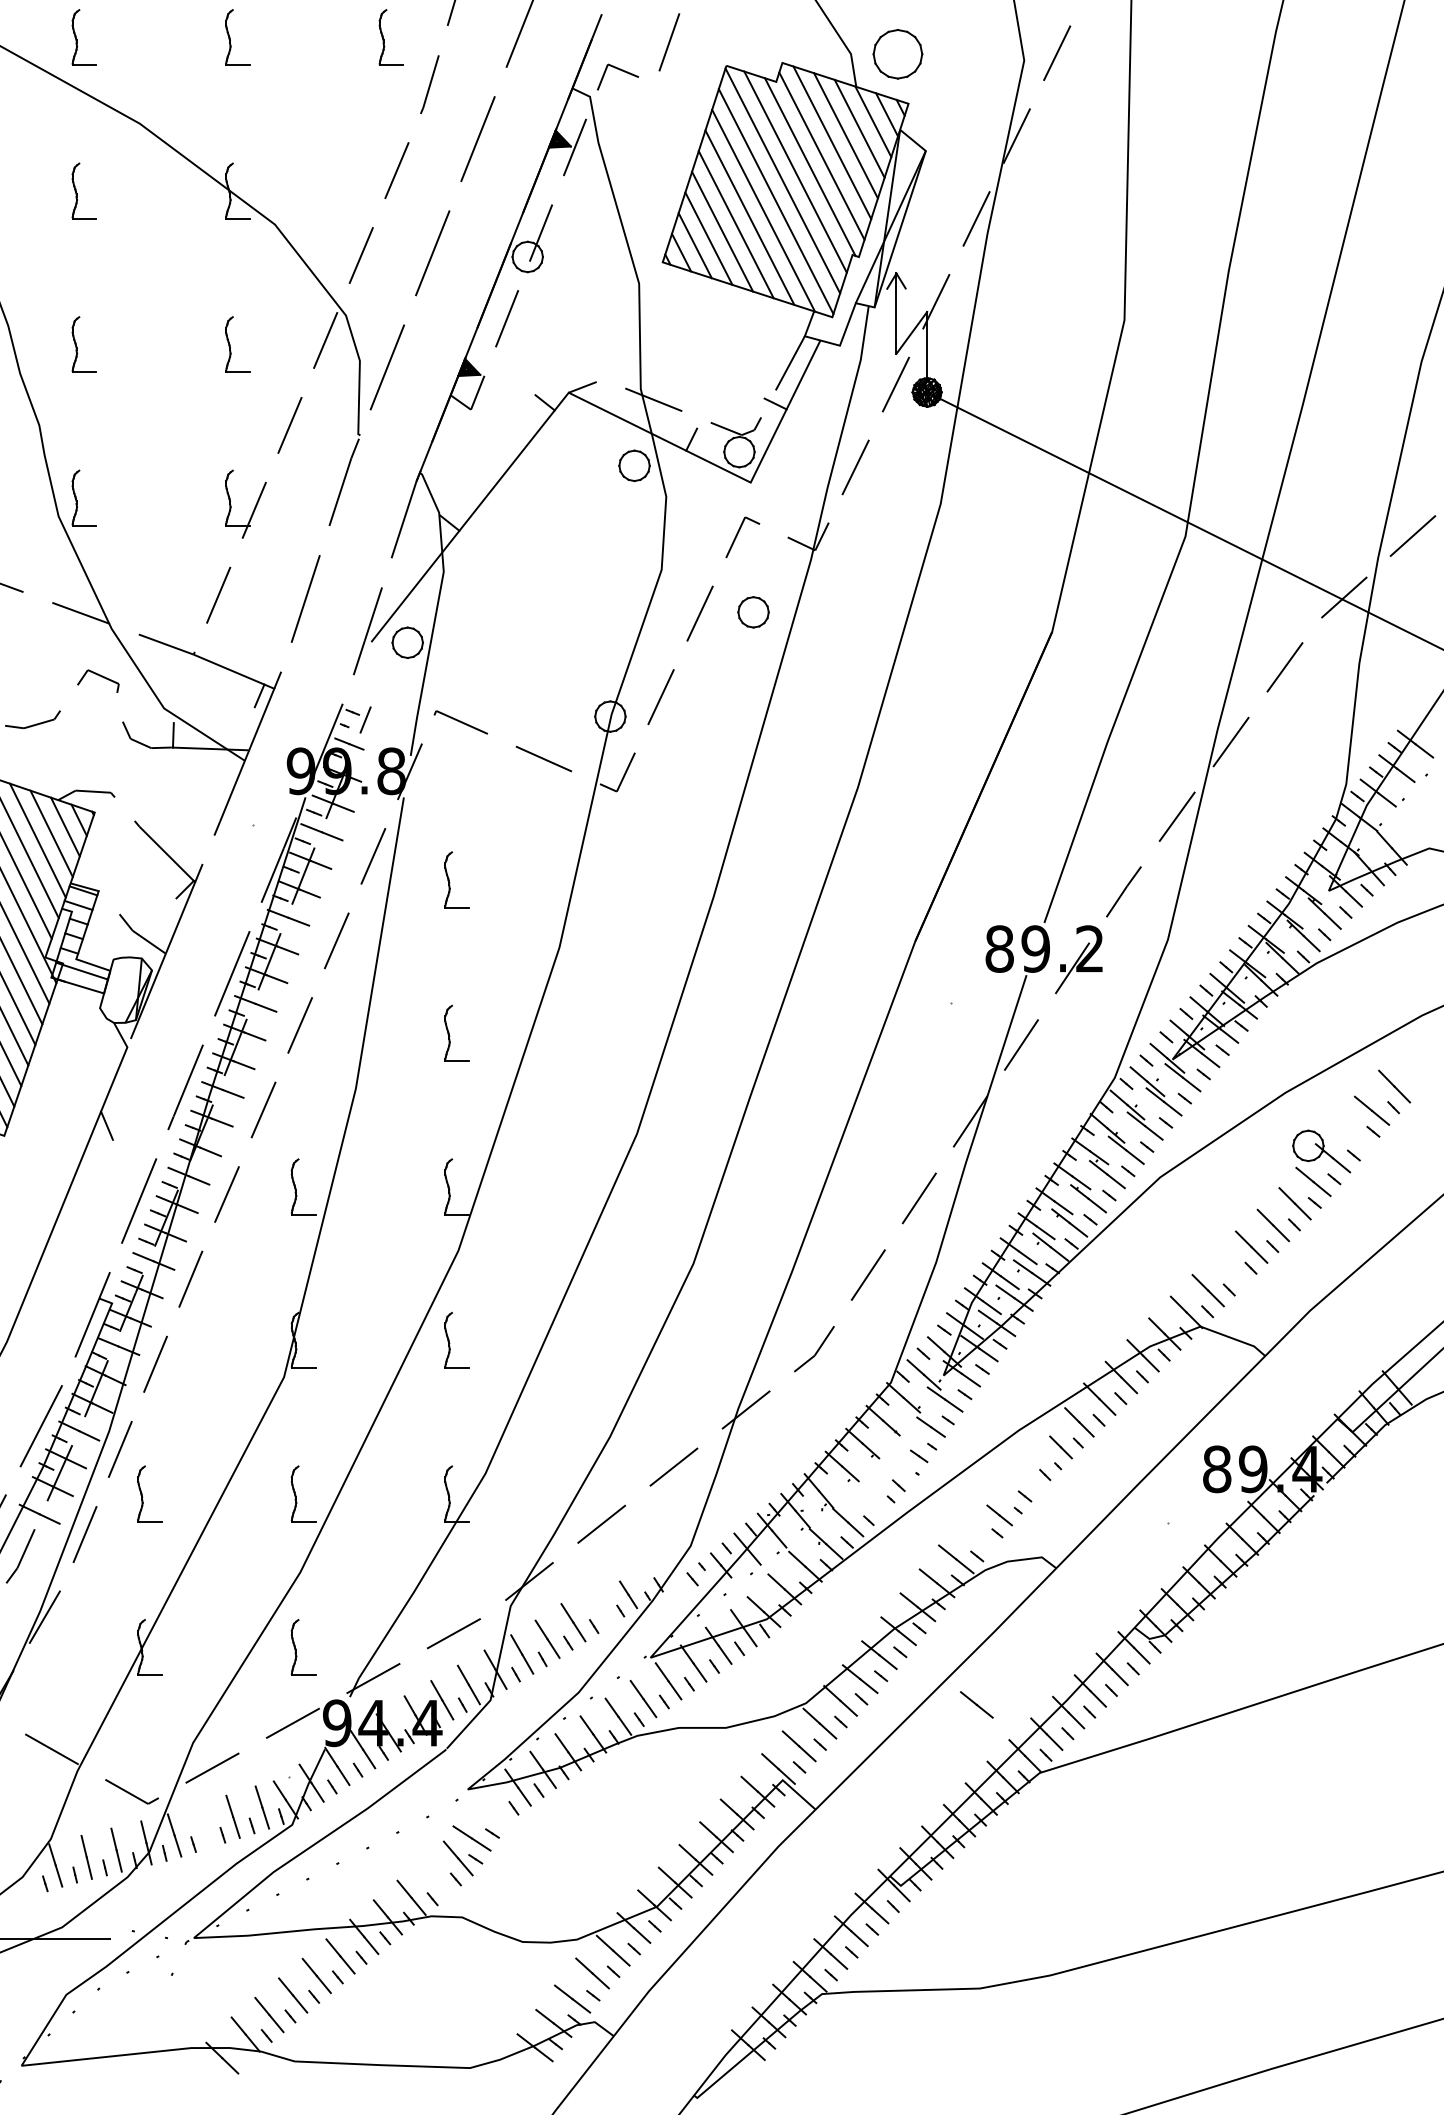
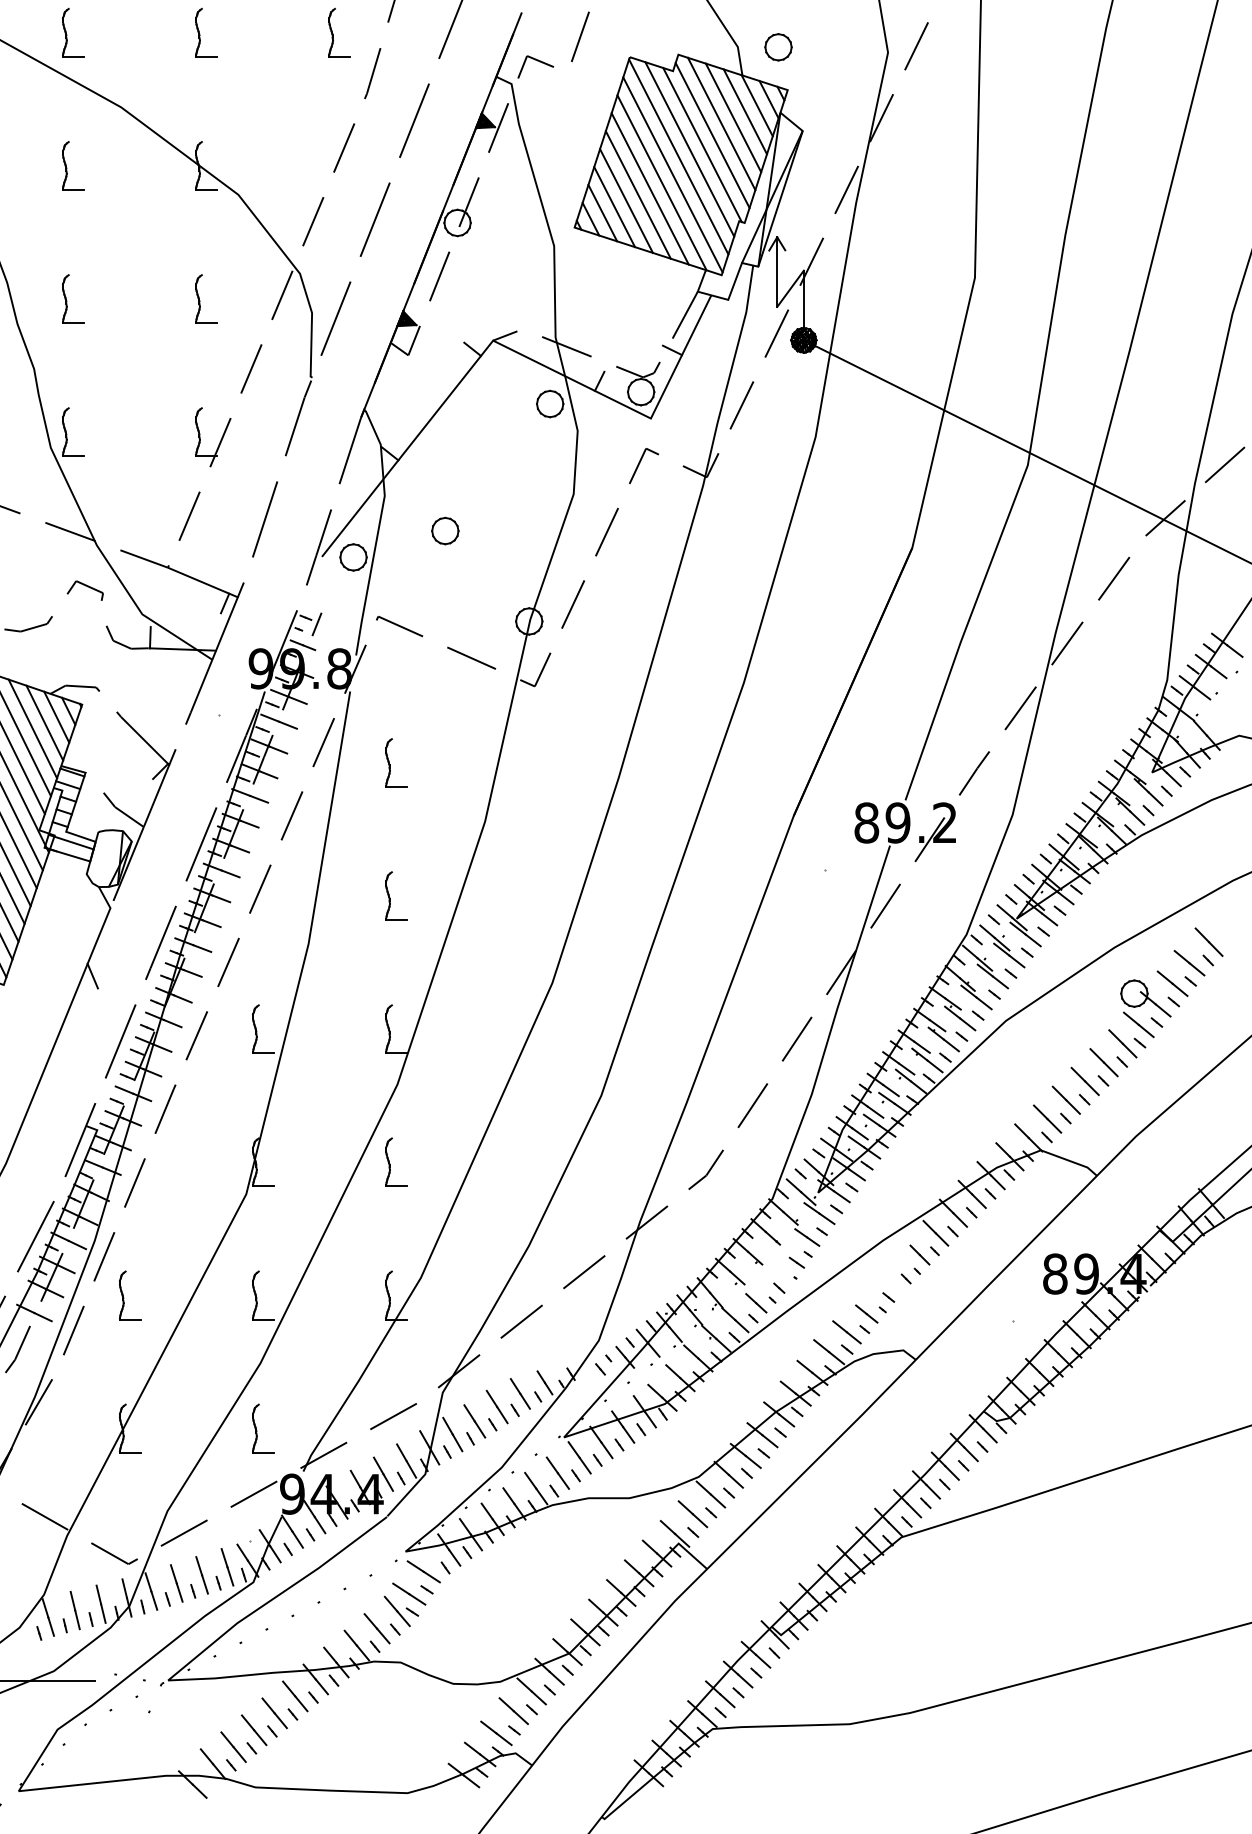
part: (897, 54) -> (778, 47), size x0.62
part: (753, 611) -> (445, 530), moved
line: (1352, 1134) -> (1172, 983), added
line: (1228, 1267) -> (1065, 1099), added
line: (872, 1503) -> (756, 1303), added
line: (599, 1607) -> (519, 1393), added
line: (976, 1705) -> (846, 1332), moved
line: (488, 1812) -> (423, 1571), added
line: (203, 1826) -> (176, 1583), added
line: (434, 1878) -> (376, 1628), added

